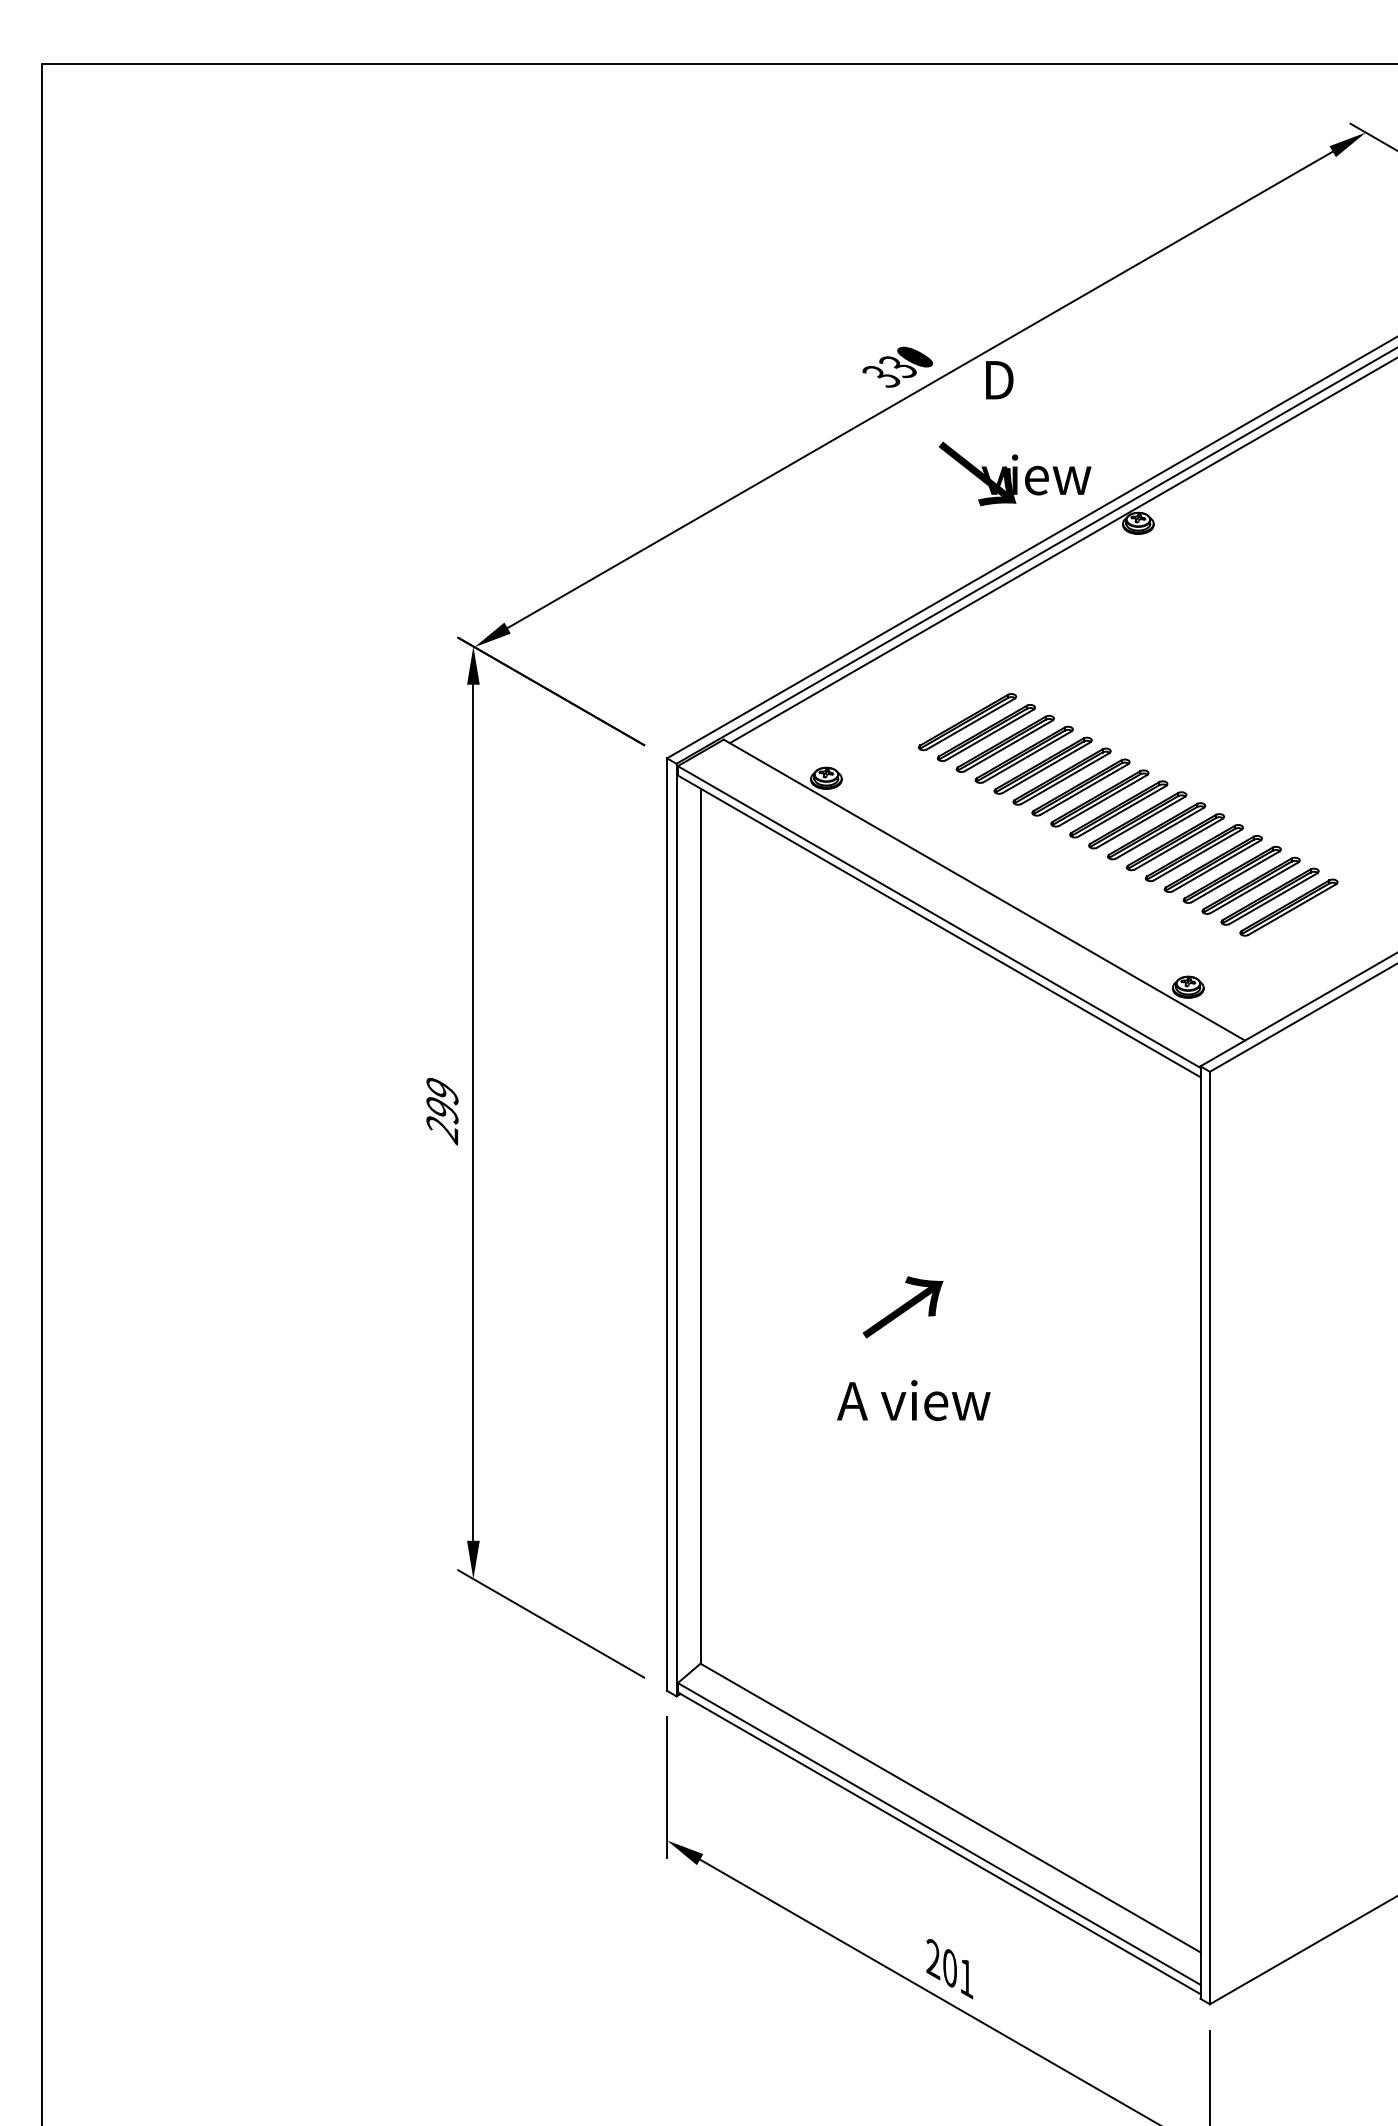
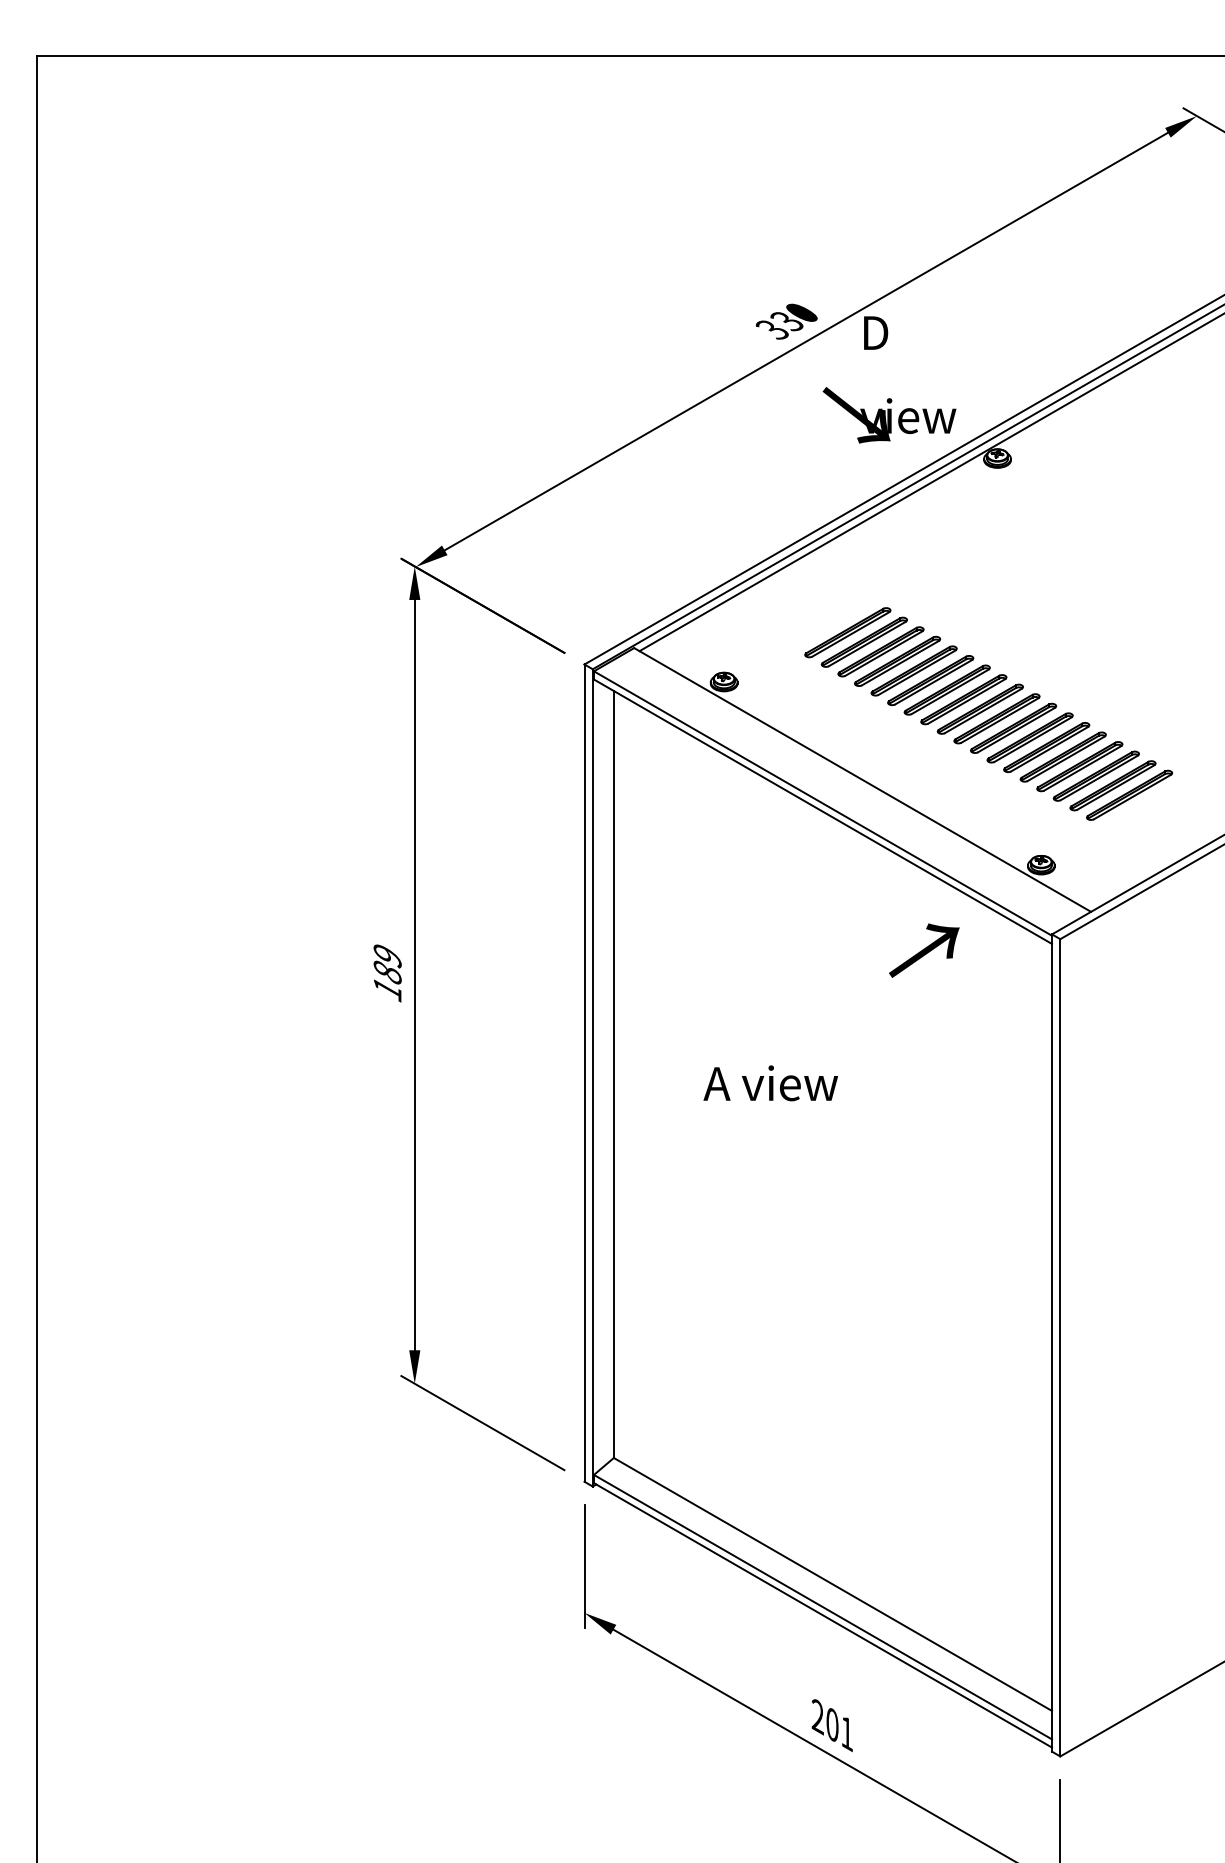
text: (442, 1120) -> (387, 981), 299 -> 189
text: (903, 1307) -> (924, 950), moved
text: (913, 1400) -> (770, 1083), moved

